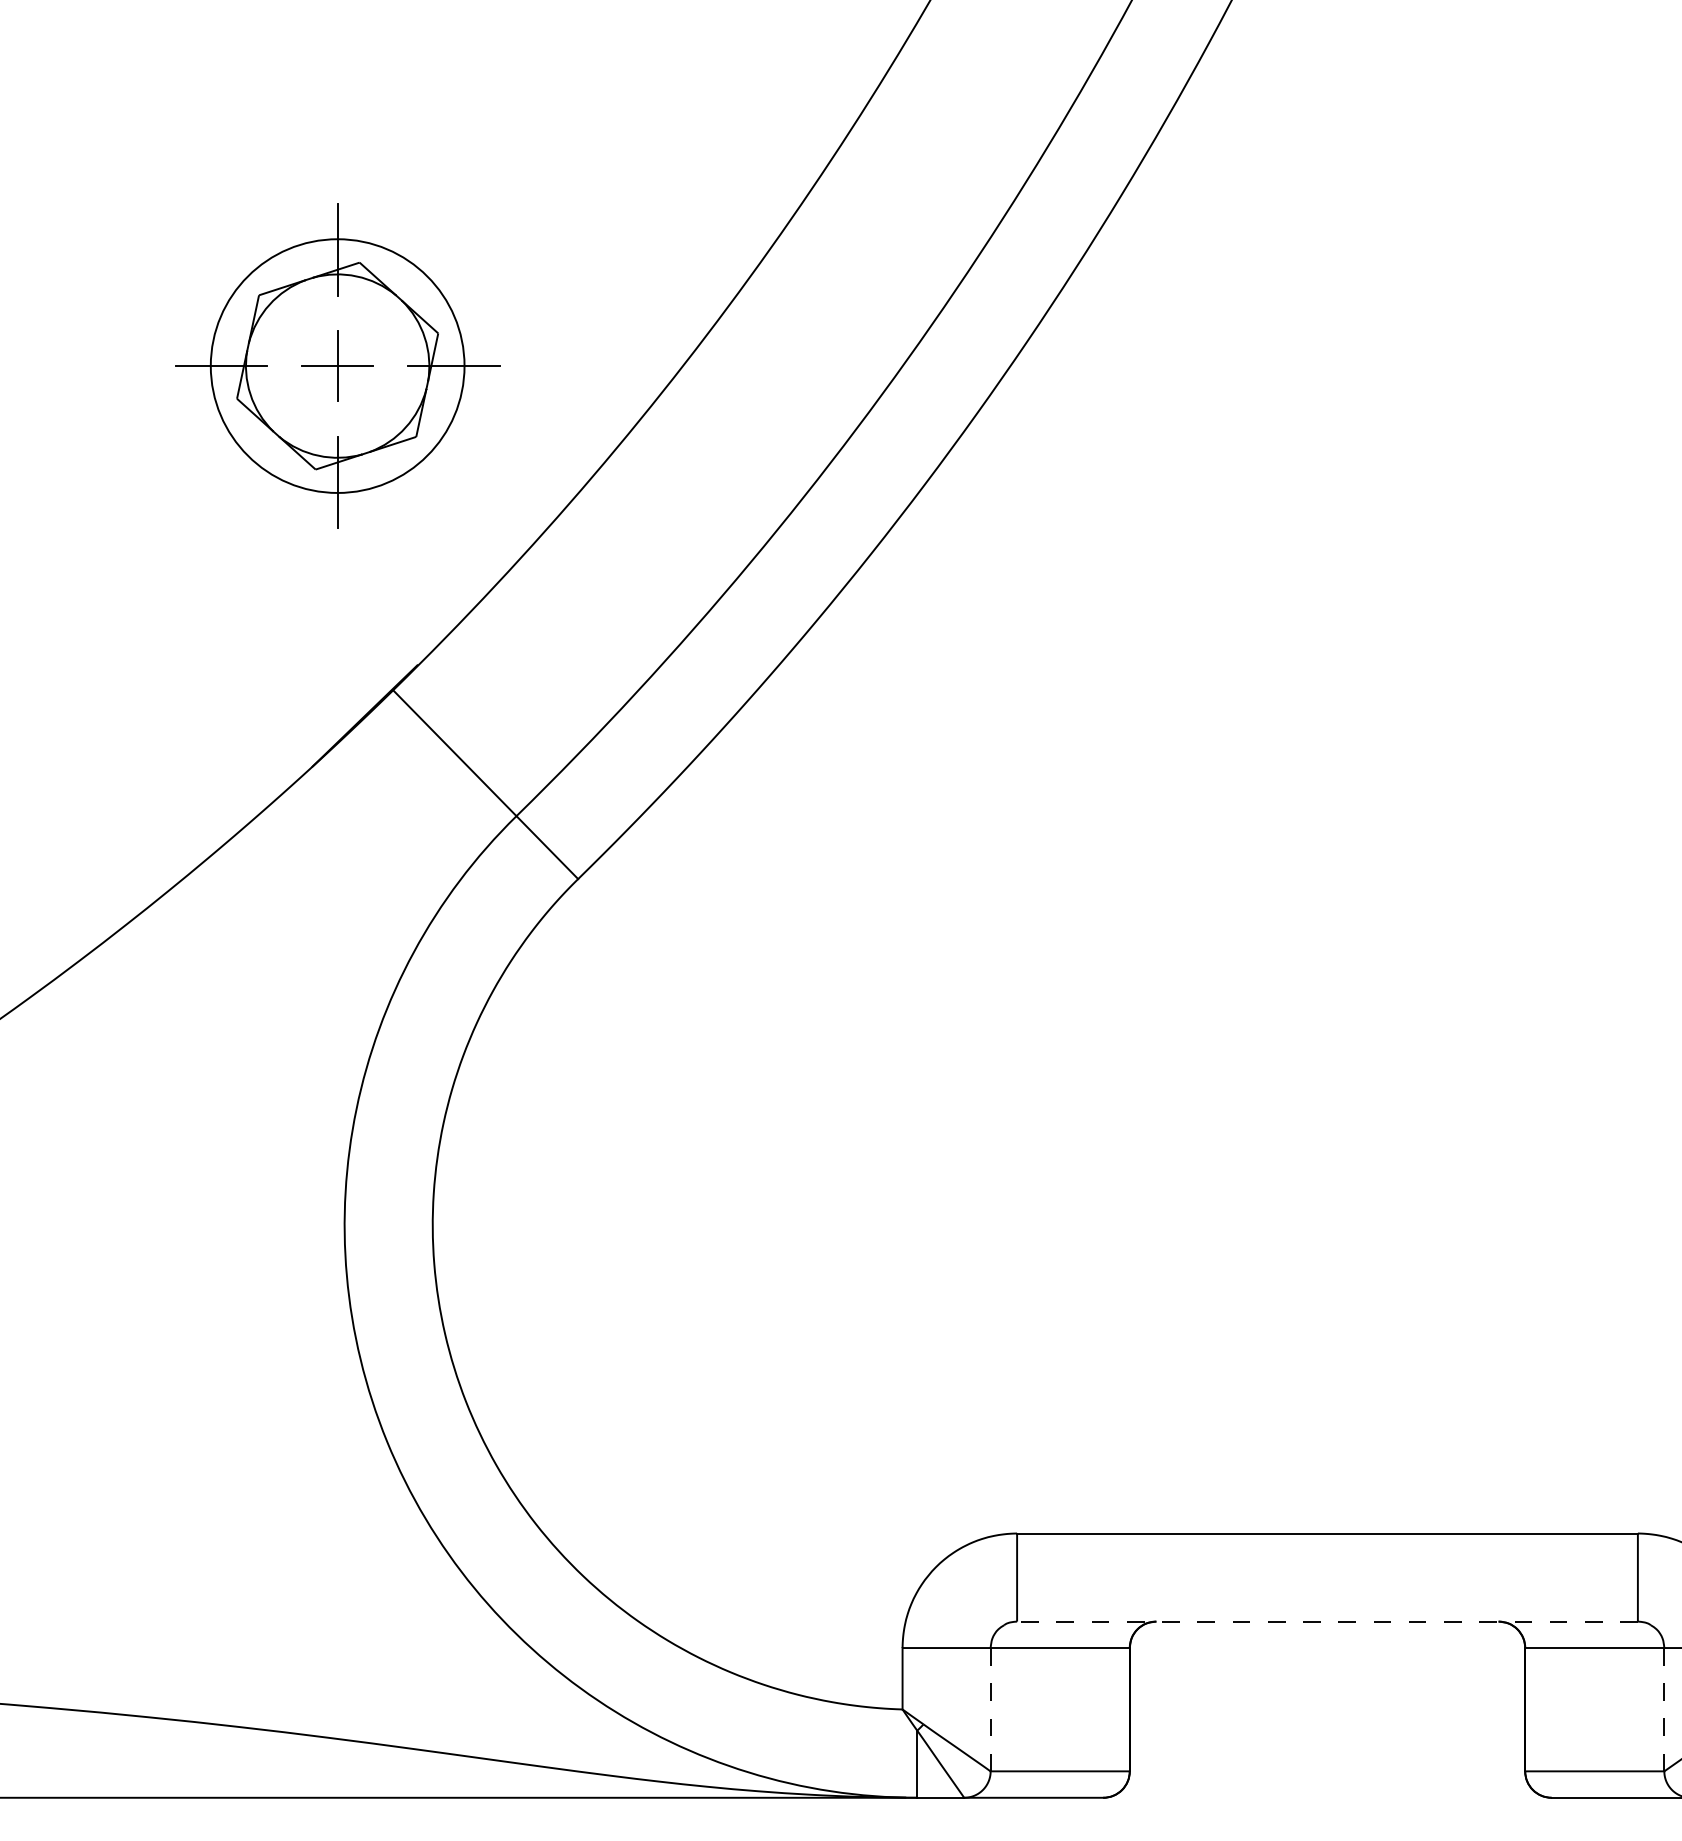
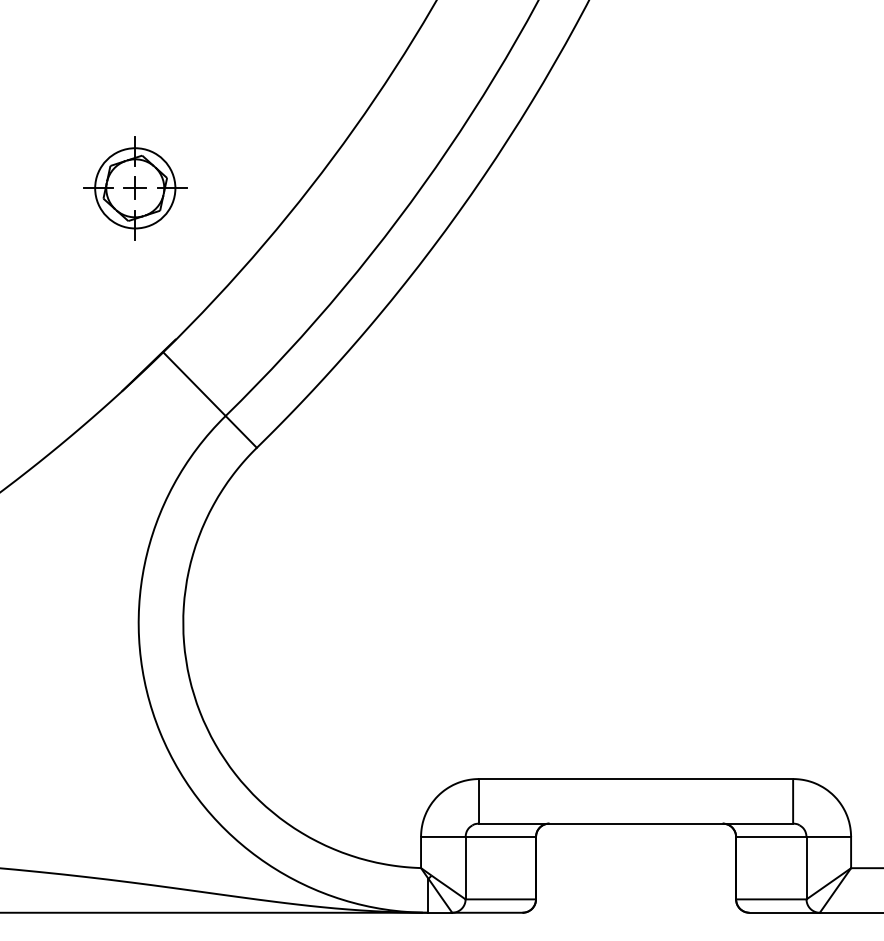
part: (338, 366) -> (135, 188), size x0.62
line: (1326, 1621) -> (635, 823), dashed -> solid
line: (1664, 1708) -> (806, 867), dashed -> solid
line: (990, 1710) -> (465, 868), dashed -> solid

